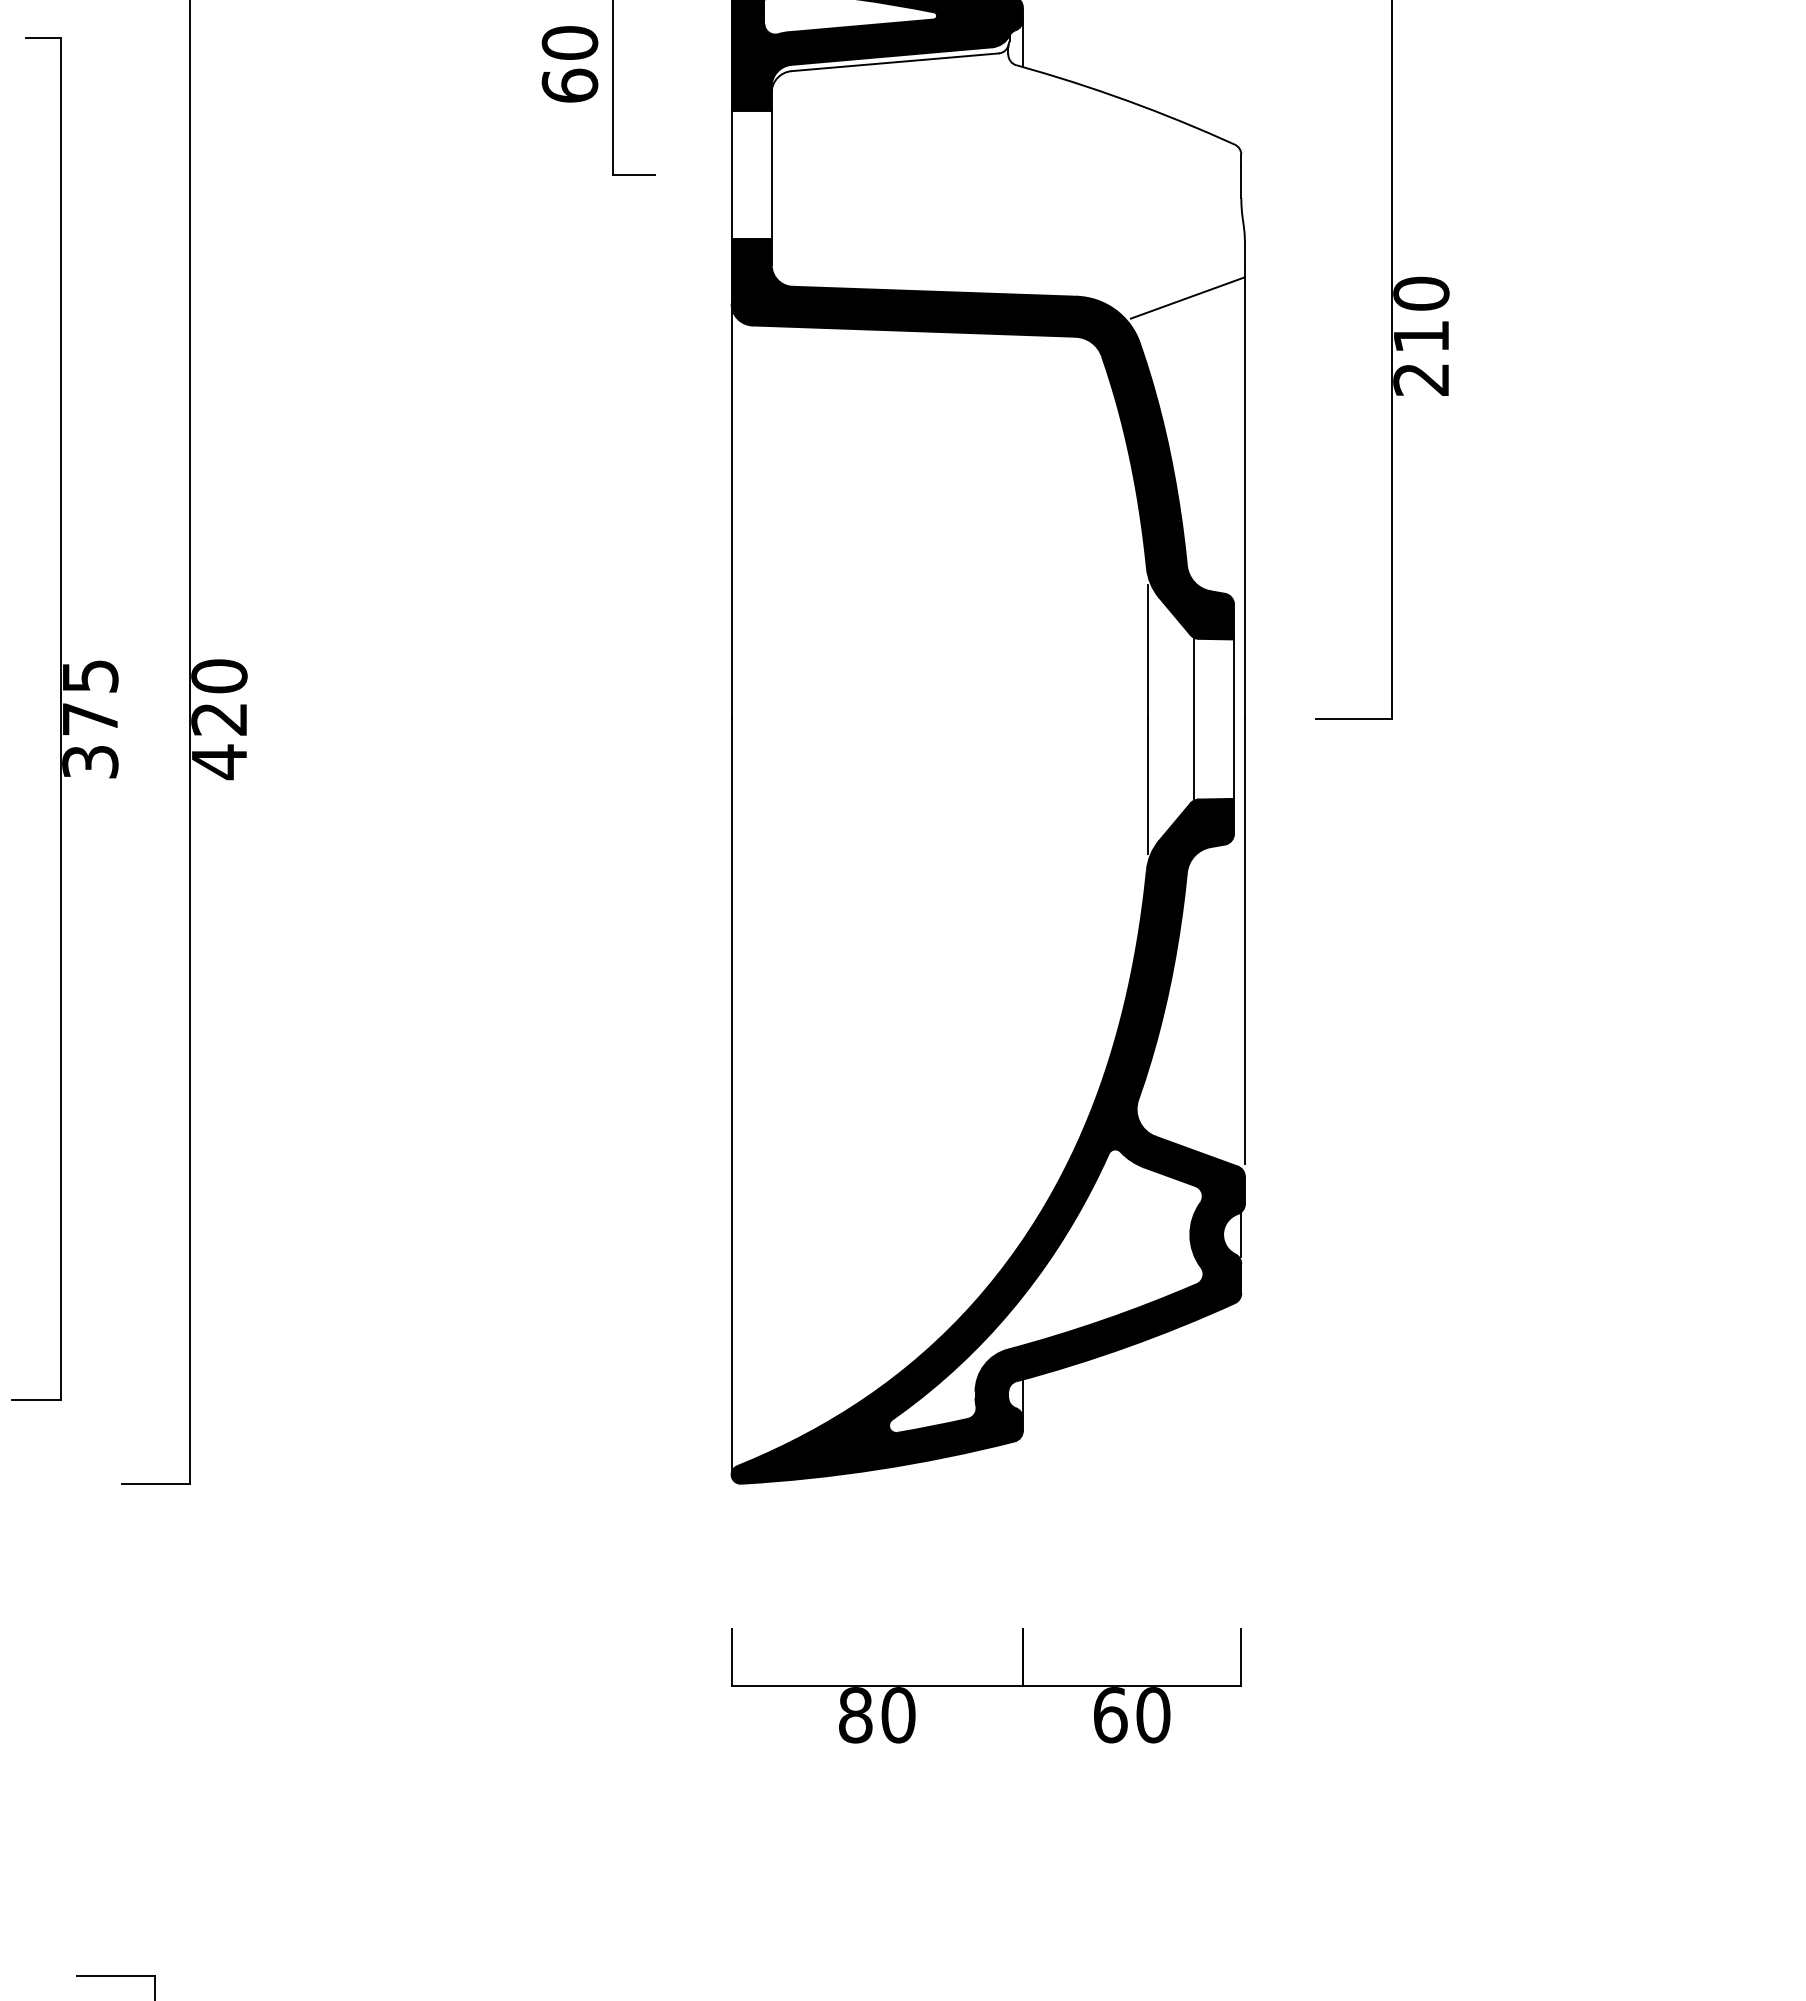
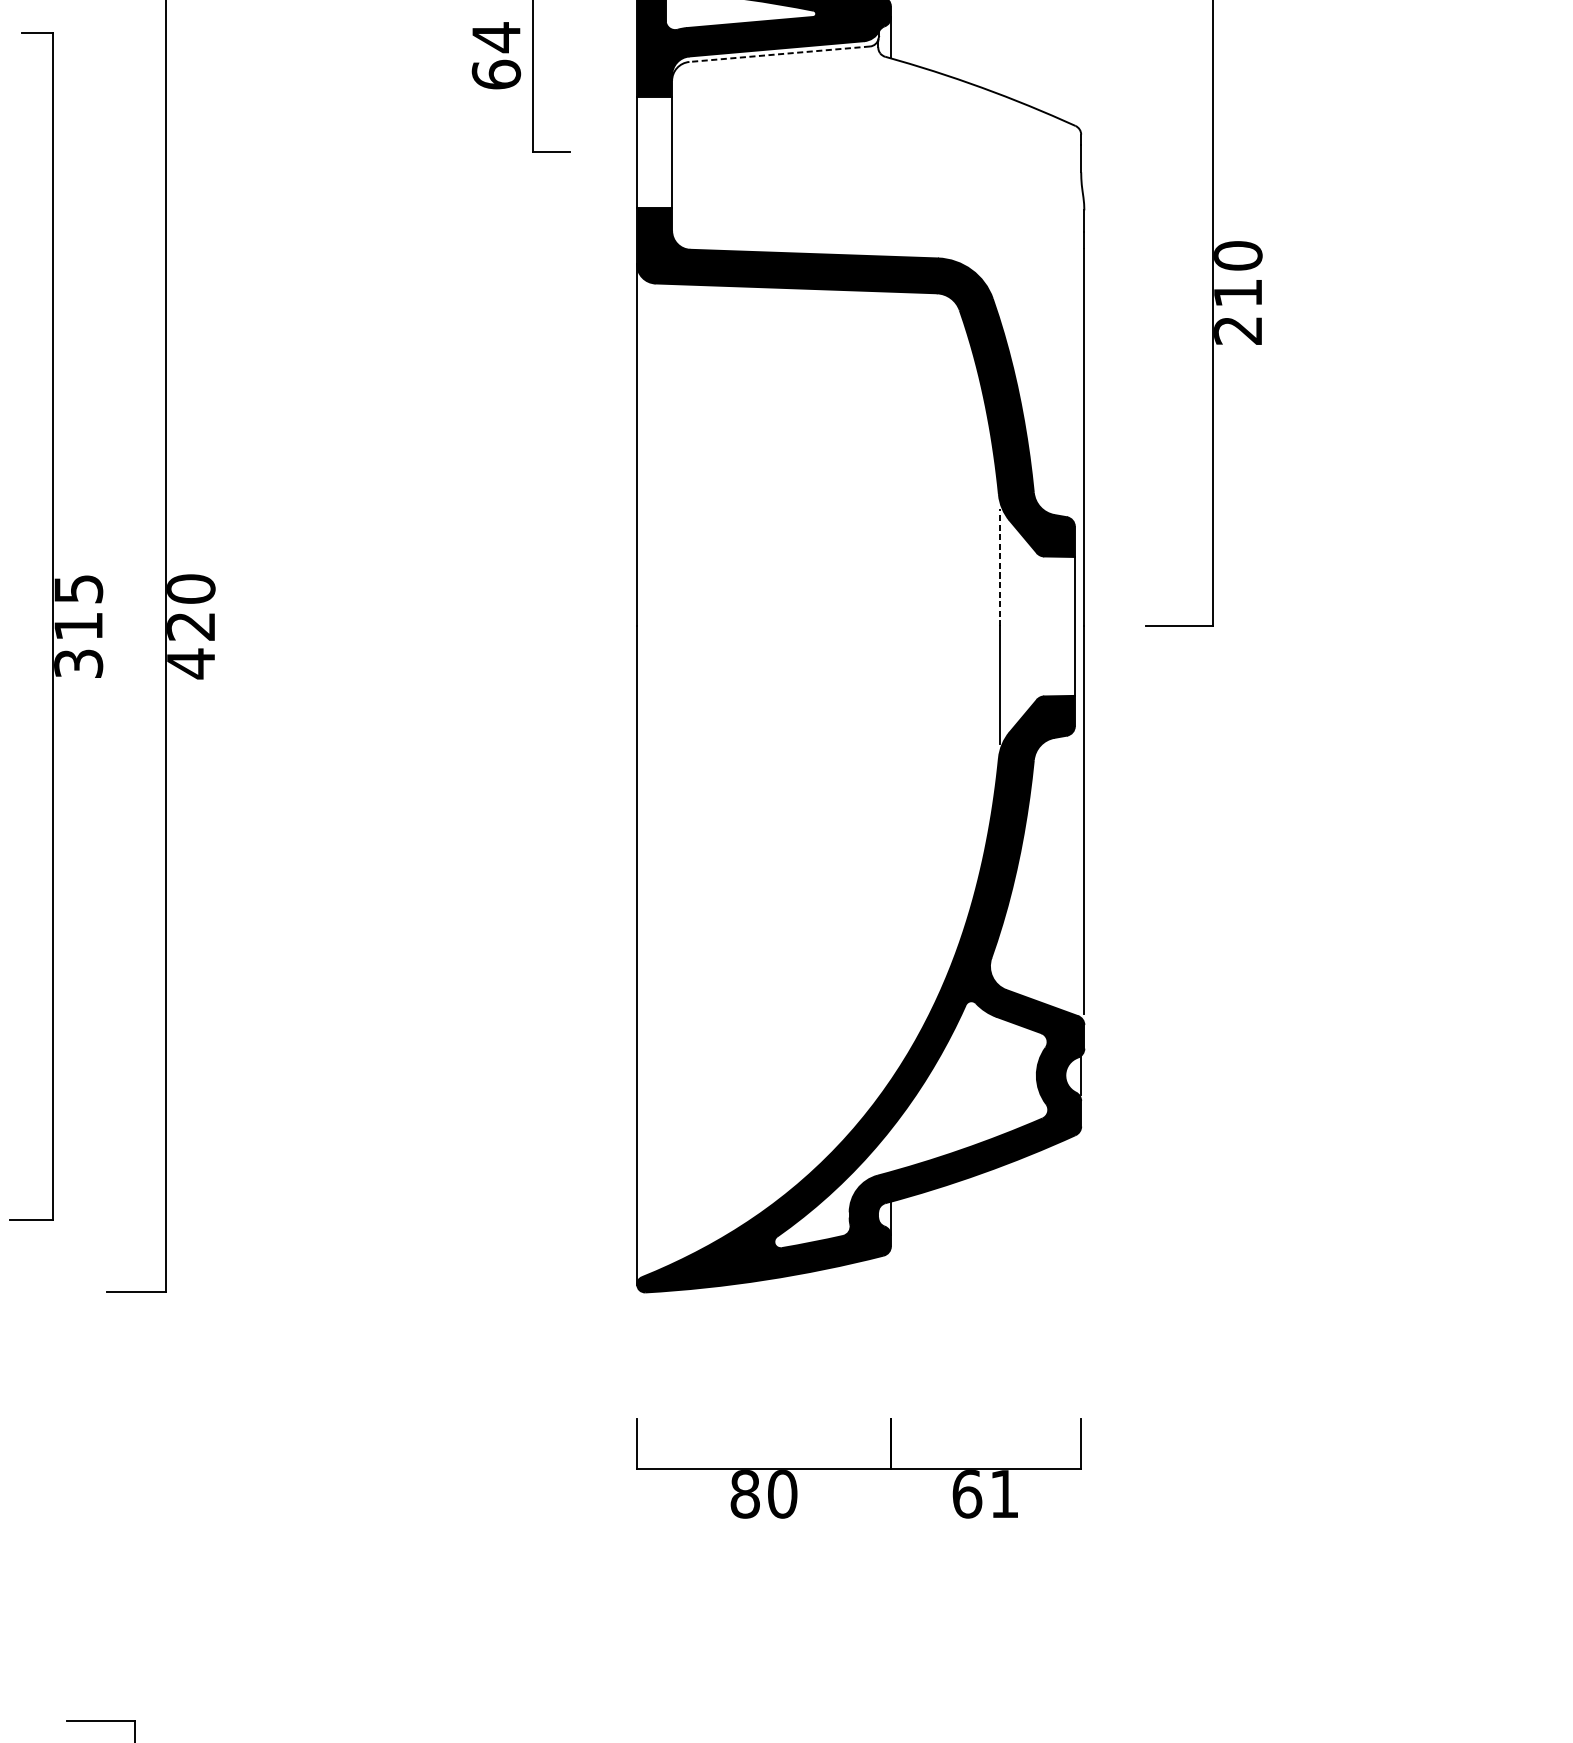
text: (569, 43) -> (495, 37), 60 -> 64
line: (894, 62) -> (779, 54), solid -> dashed
line: (1187, 297) -> (1034, 259), removed
line: (1148, 651) -> (1000, 567), solid -> dashed
line: (1193, 718) -> (1039, 625), removed
text: (90, 719) -> (78, 626), 375 -> 315
text: (1153, 1715) -> (1004, 1494), 60 -> 61

